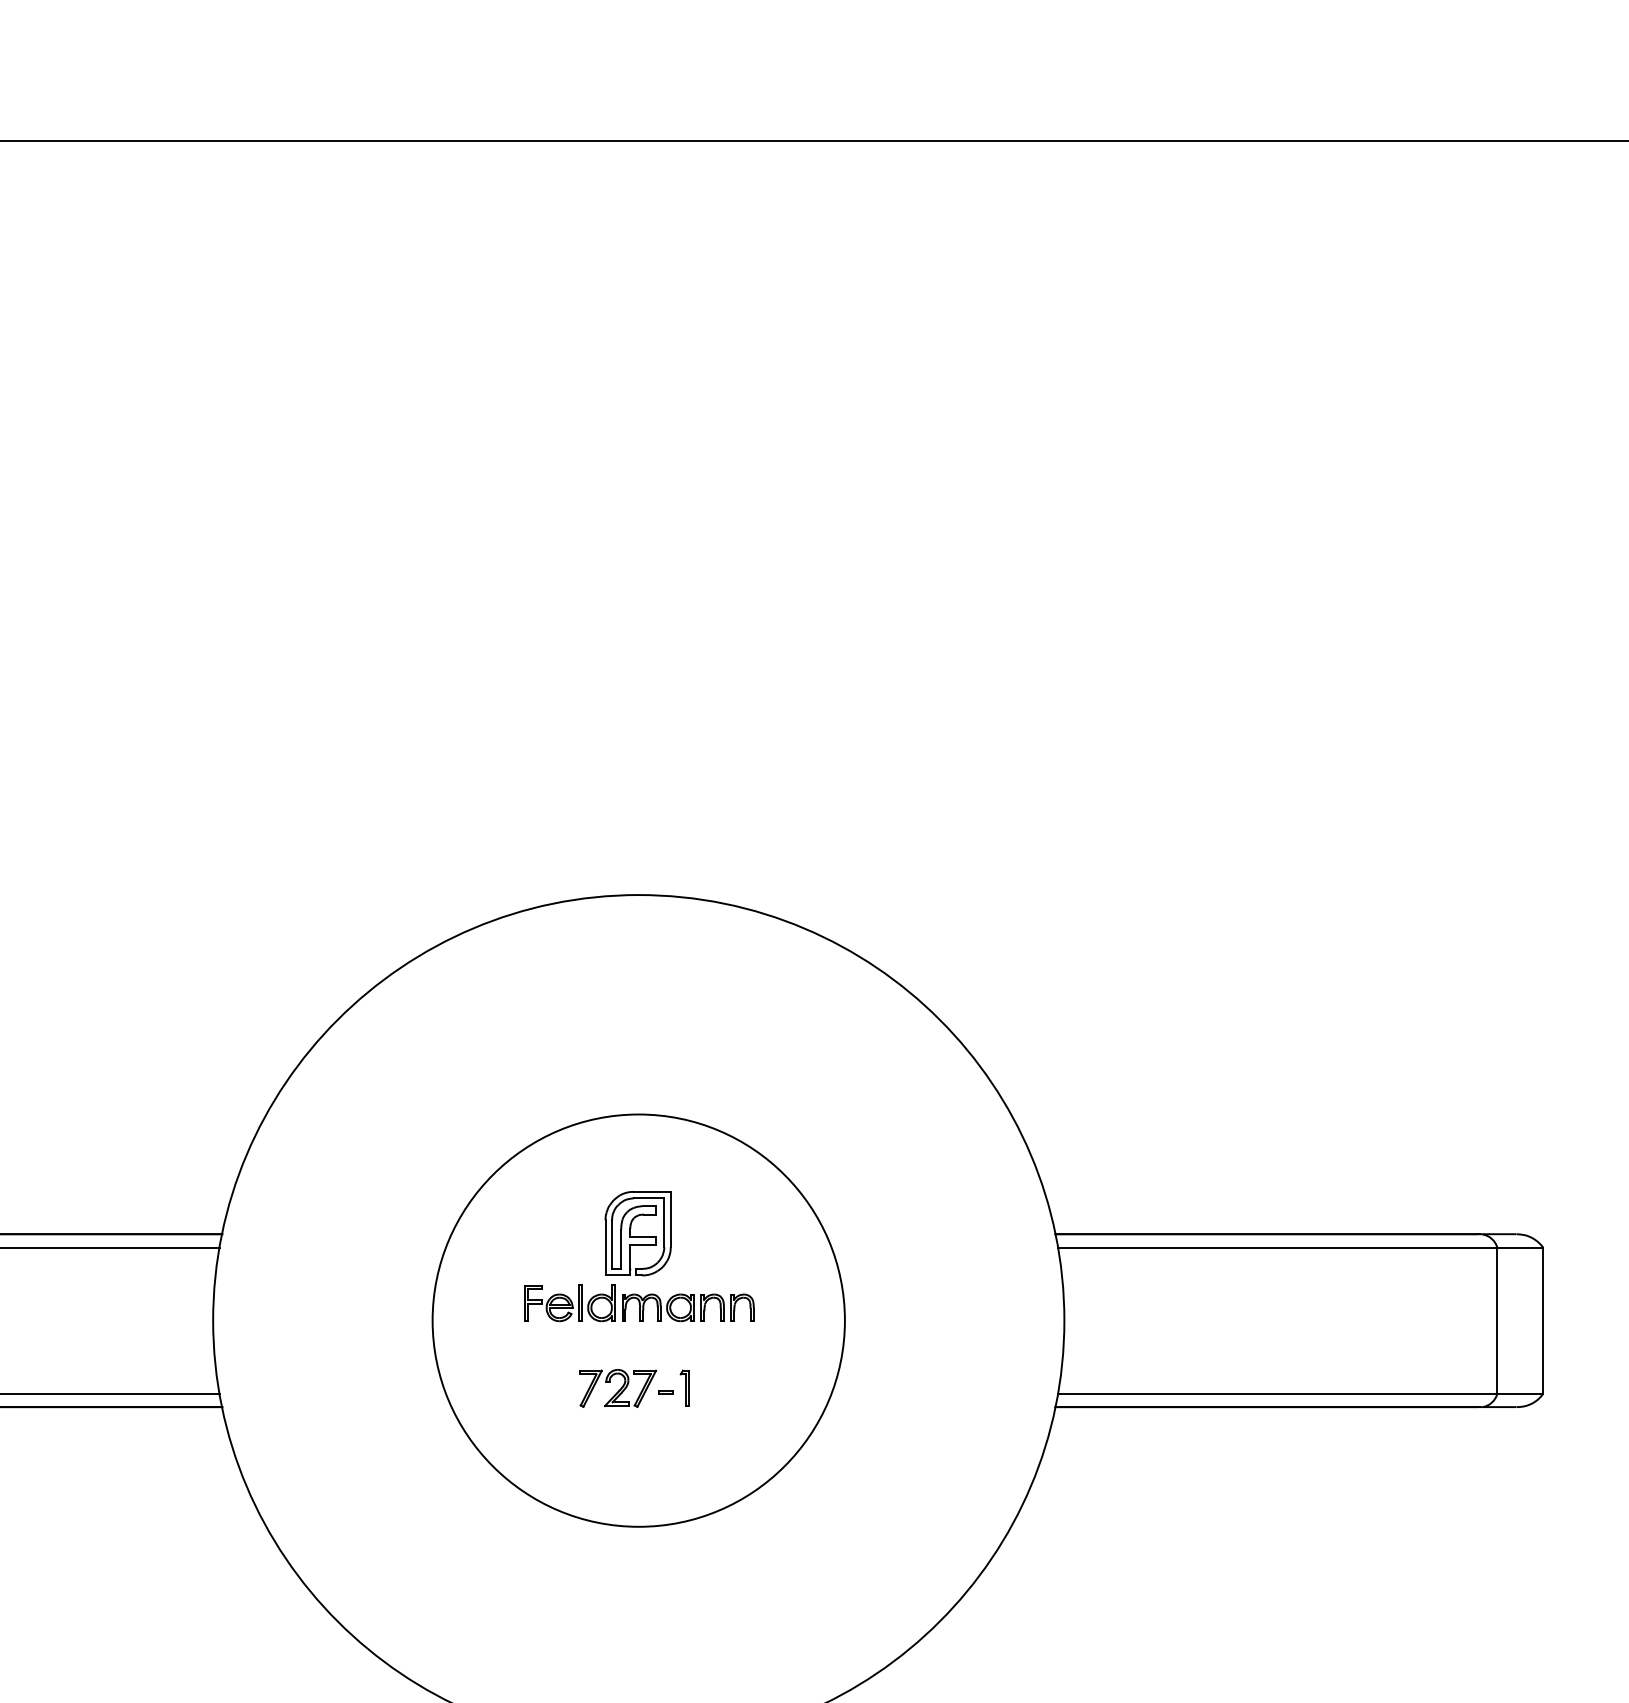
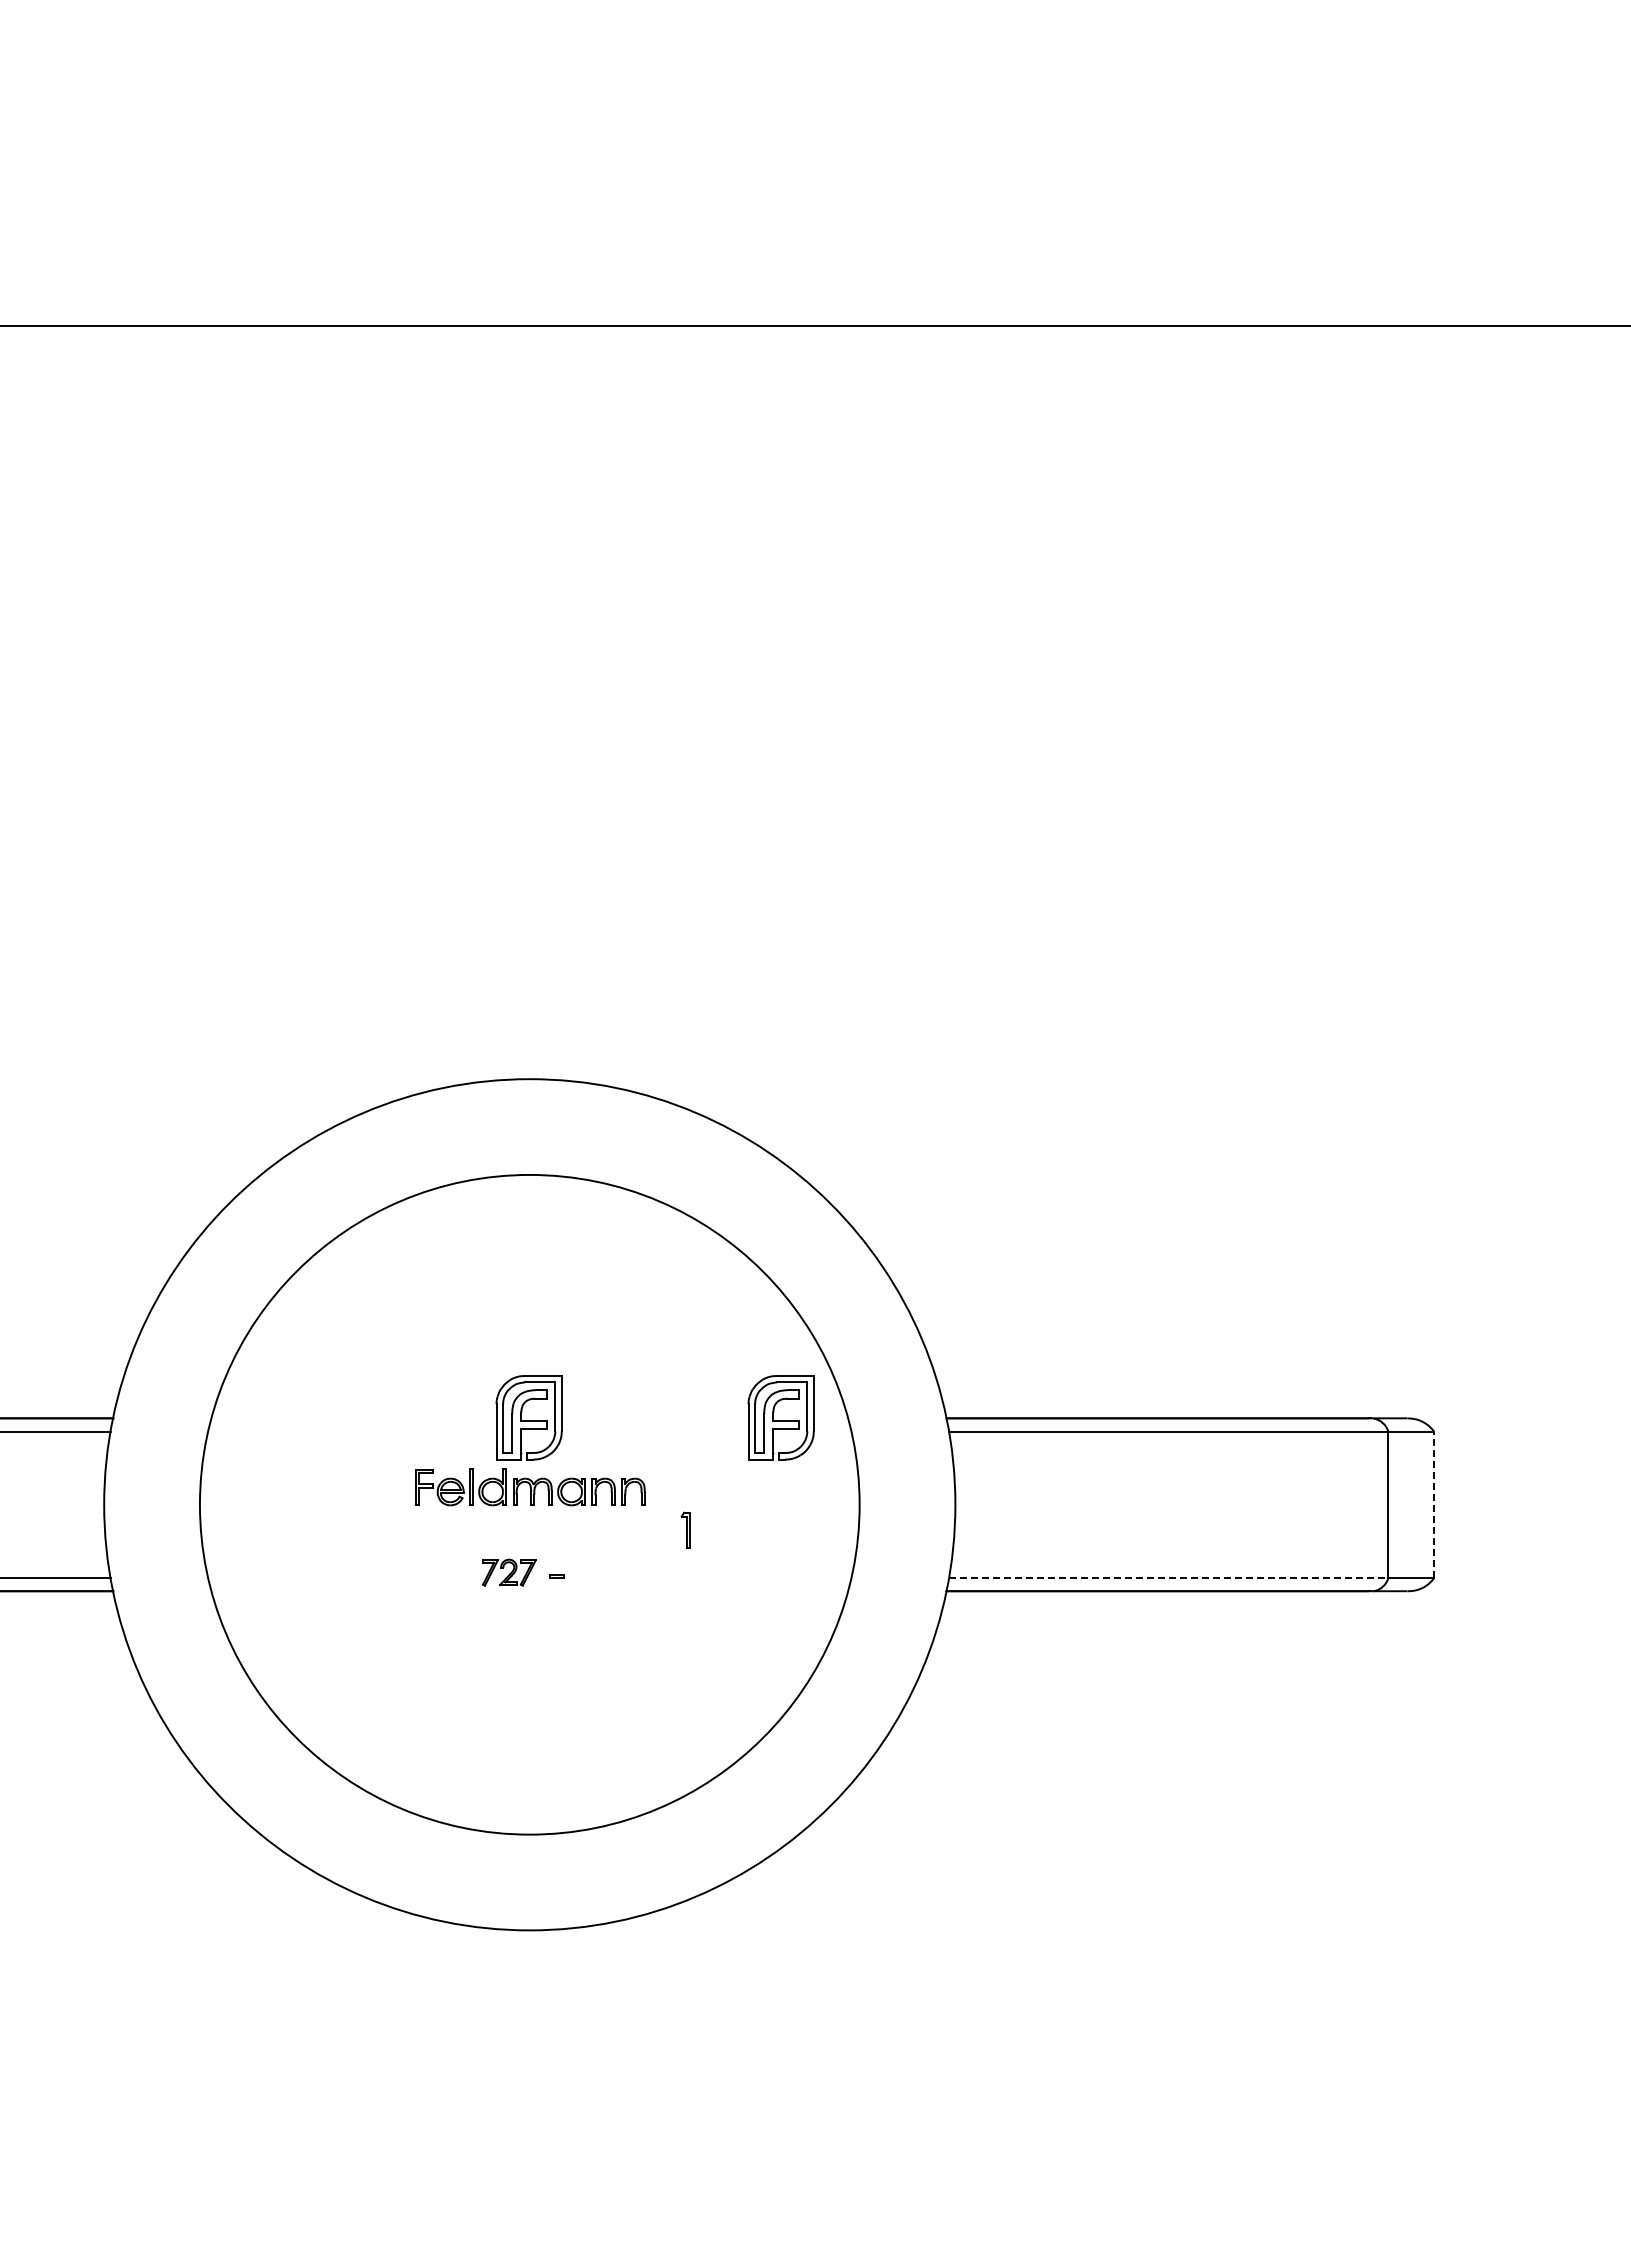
part: (889, 1233) -> (780, 1417), added
circle: (638, 1320) -> (529, 1504), size x1.6
line: (1543, 1320) -> (1434, 1504), solid -> dashed
part: (684, 1387) -> (685, 1529), moved
part: (618, 1388) -> (509, 1572), size x0.7
line: (1277, 1393) -> (1168, 1577), solid -> dashed

